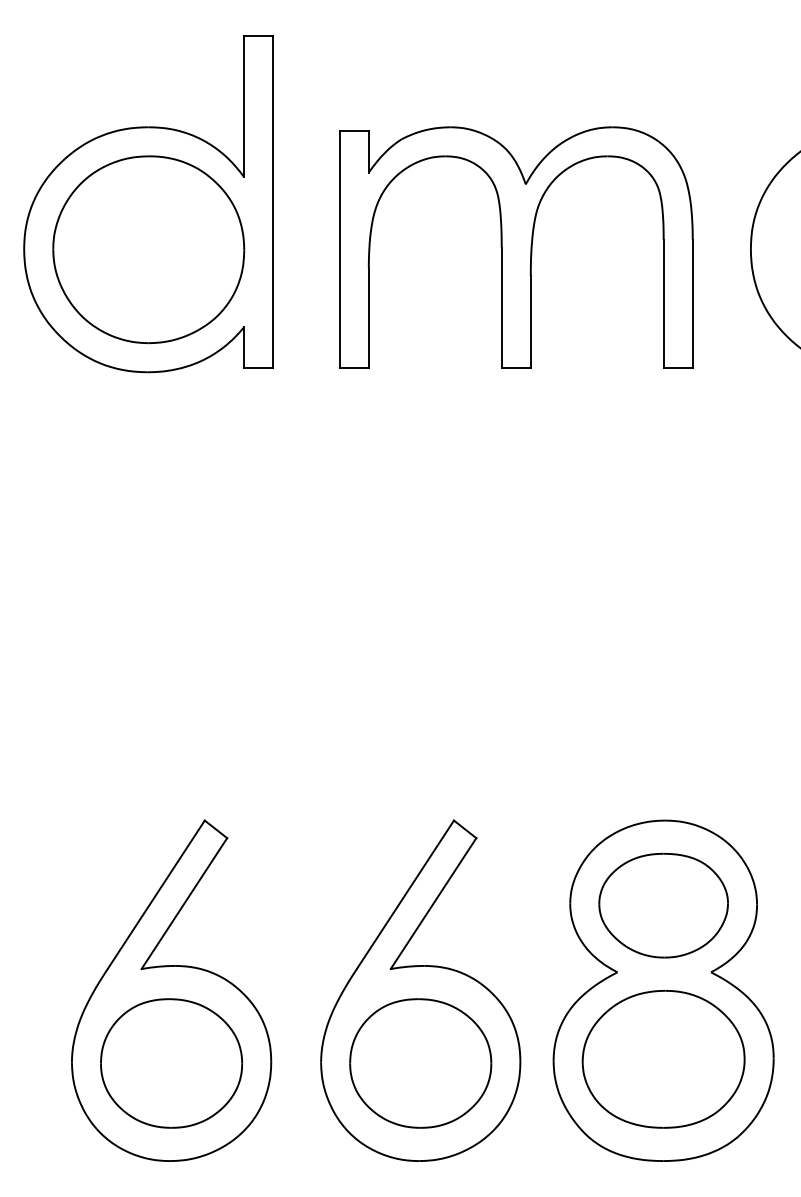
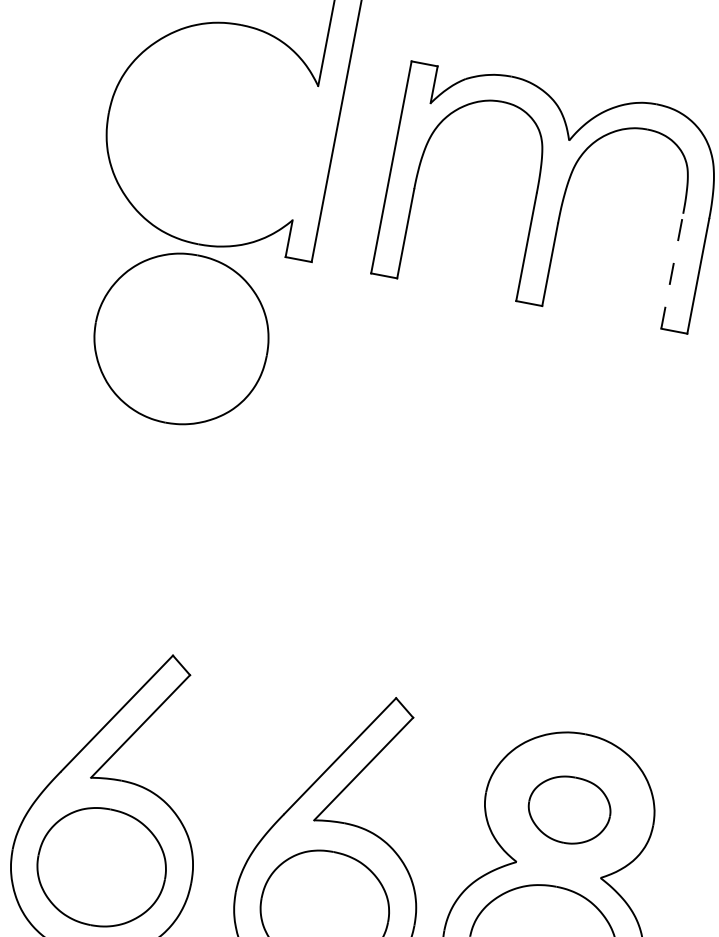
part: (148, 249) -> (181, 338), moved
line: (663, 303) -> (672, 270), solid -> dashed
part: (663, 905) -> (569, 810), size x0.7

